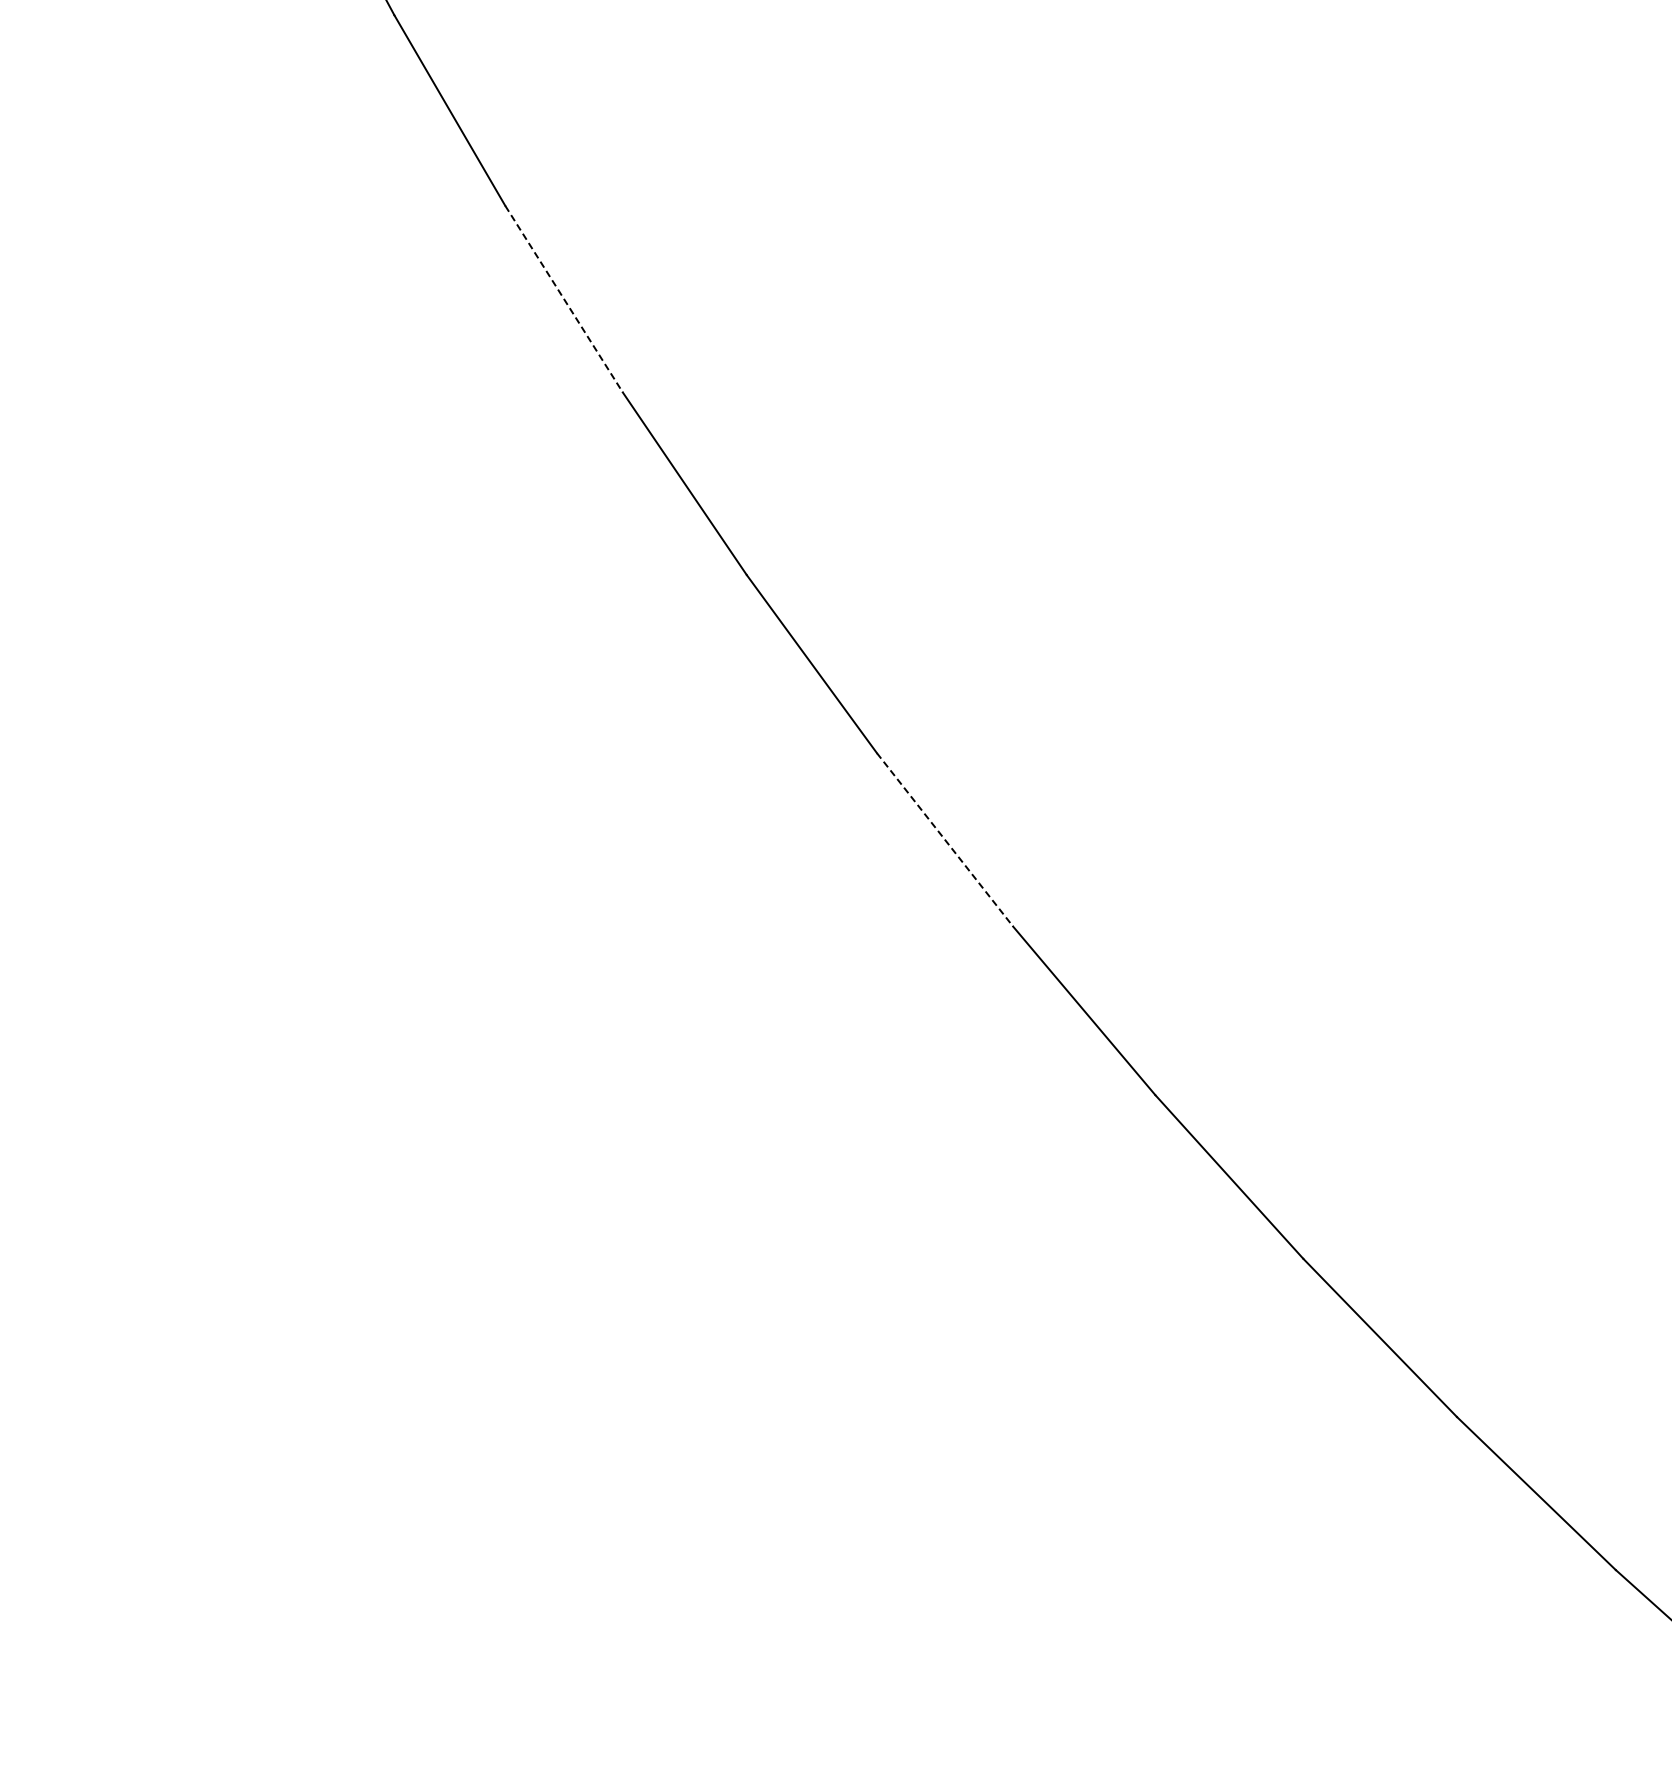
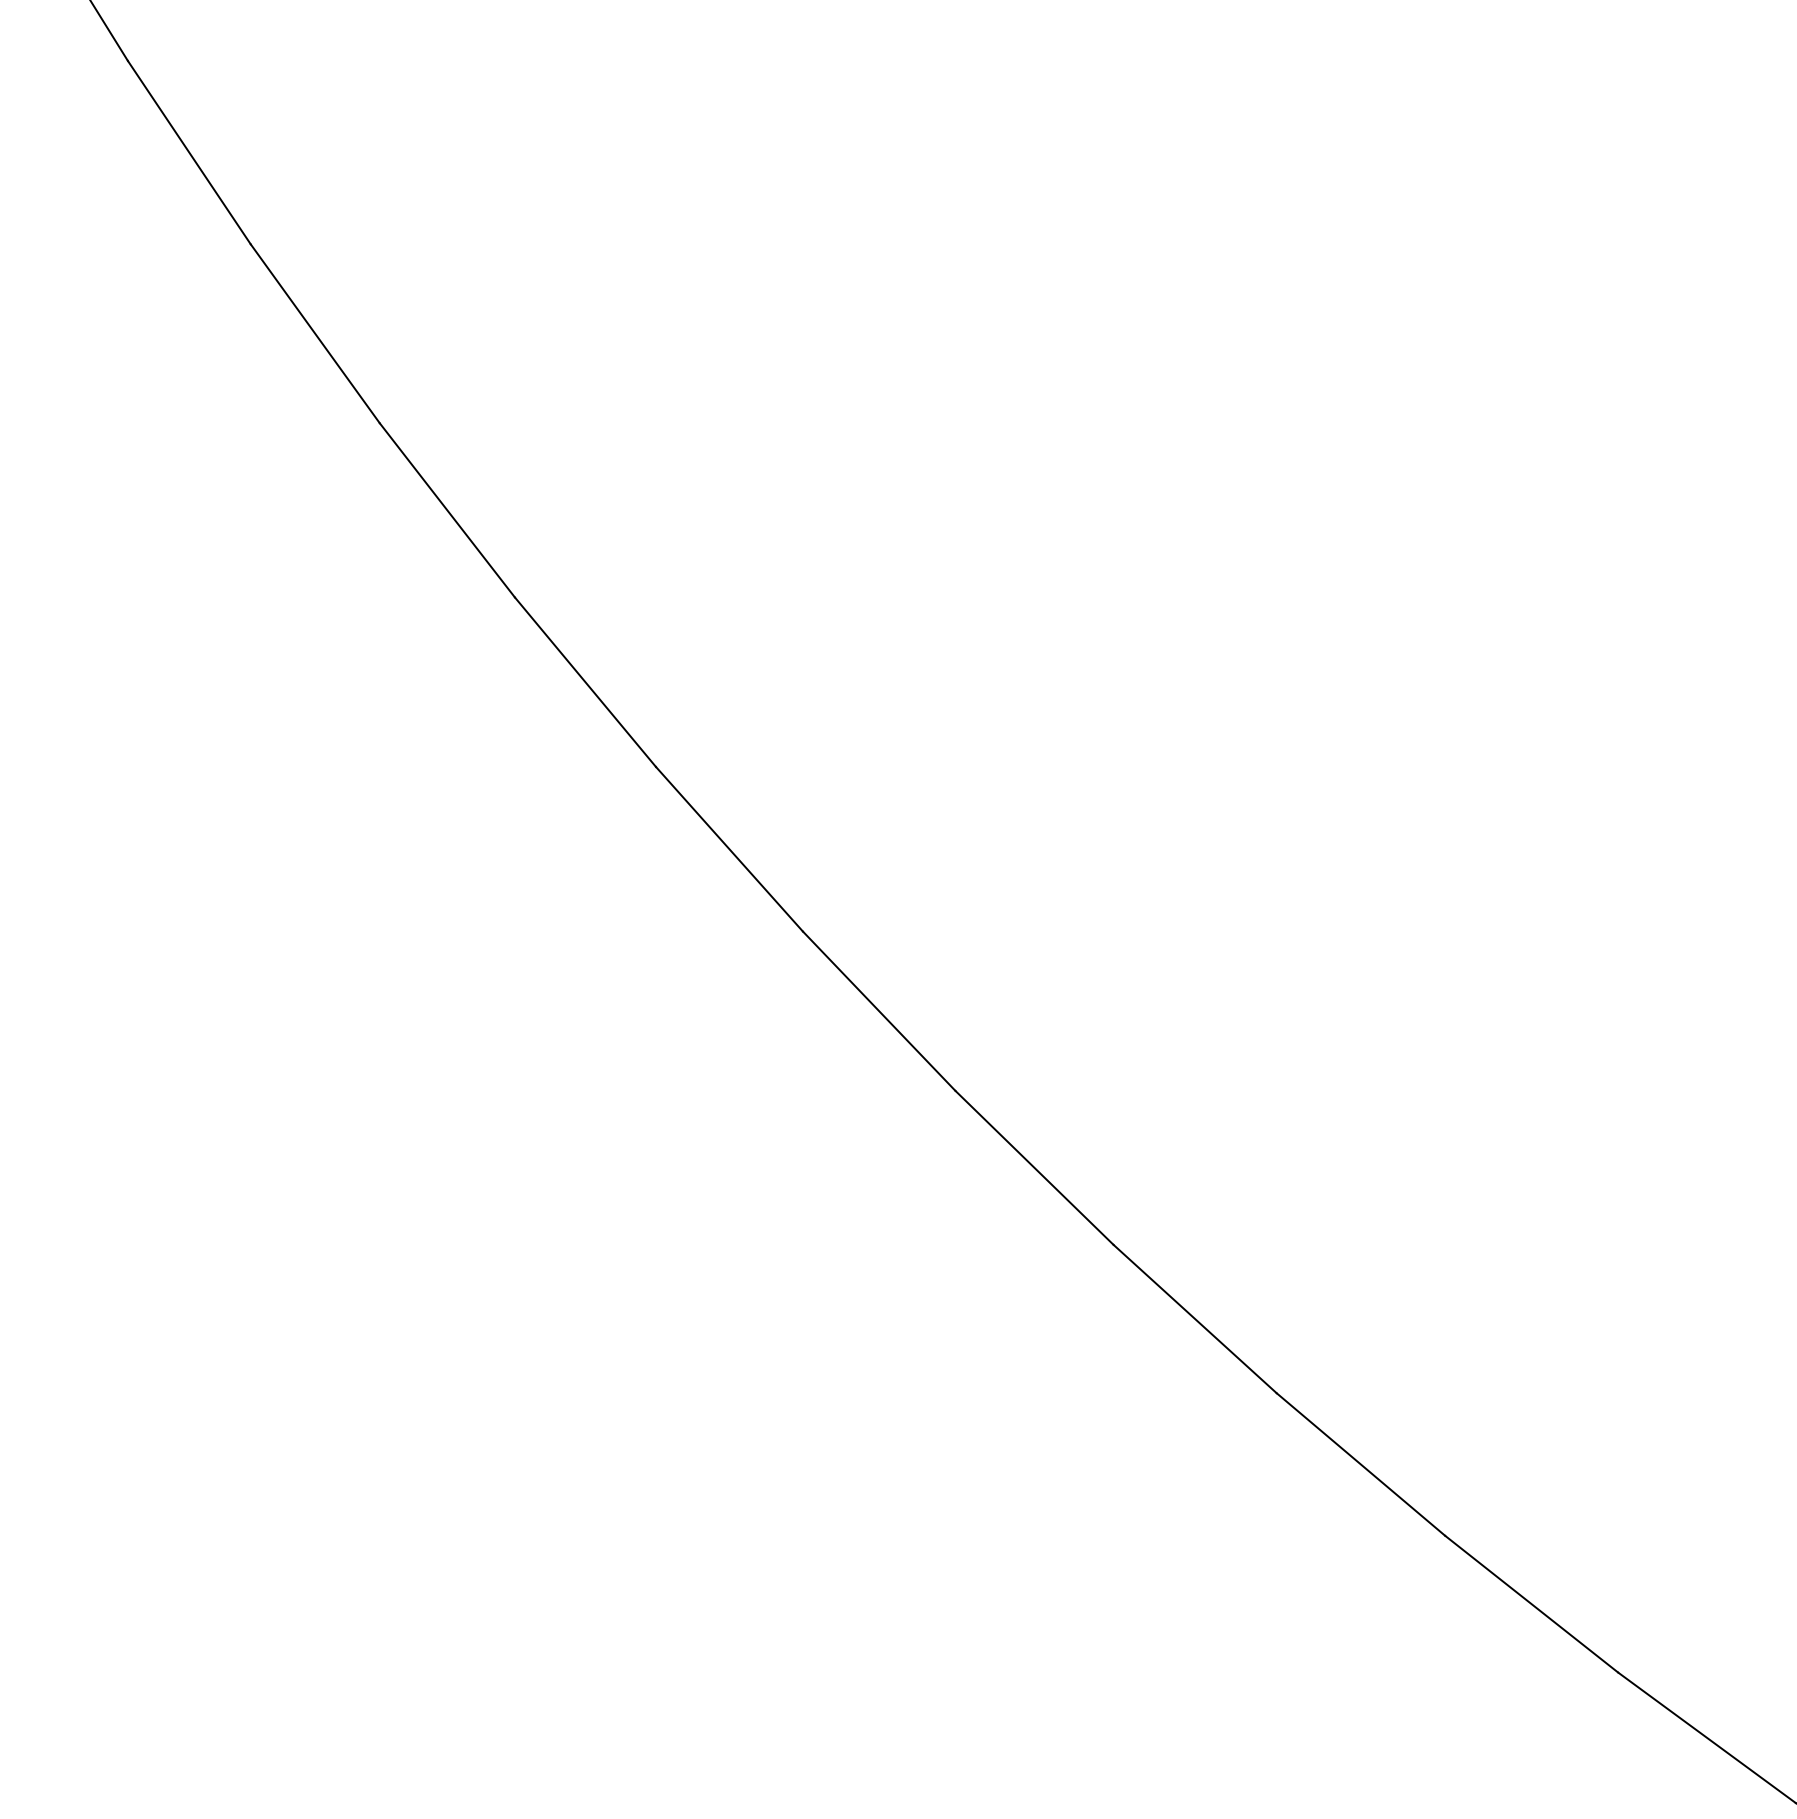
line: (564, 299) -> (447, 510), dashed -> solid
line: (945, 840) -> (879, 1011), dashed -> solid

